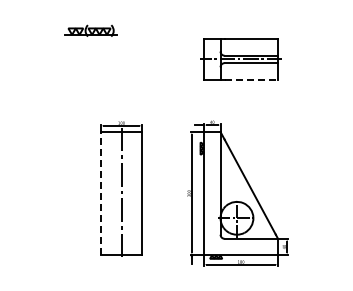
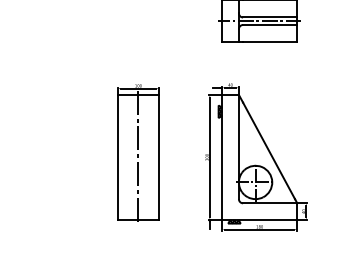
line: (251, 79) -> (270, 41), dashed -> solid
line: (101, 193) -> (118, 157), dashed -> solid

